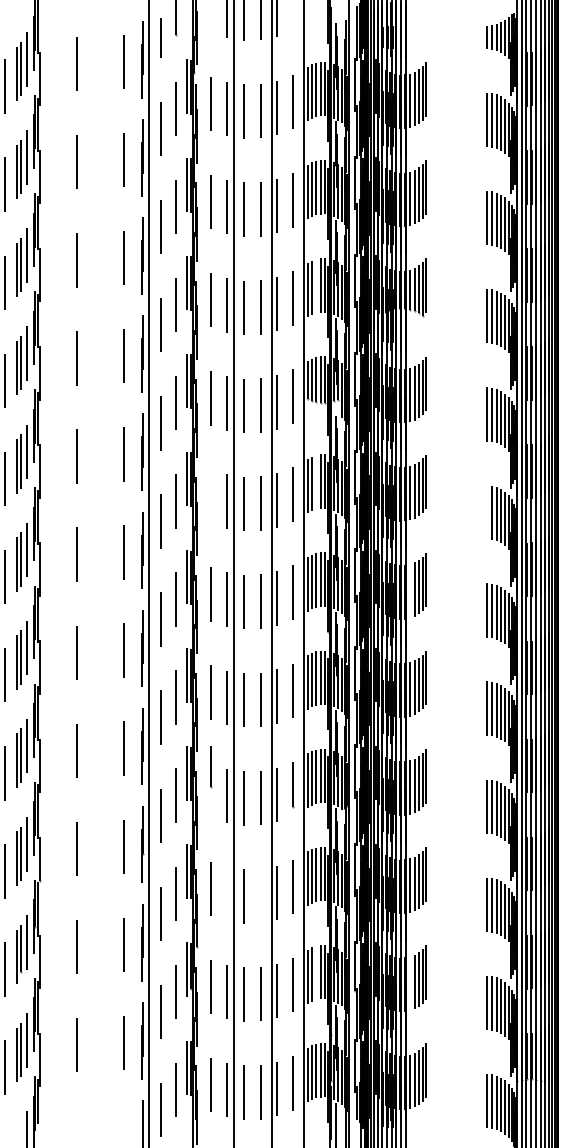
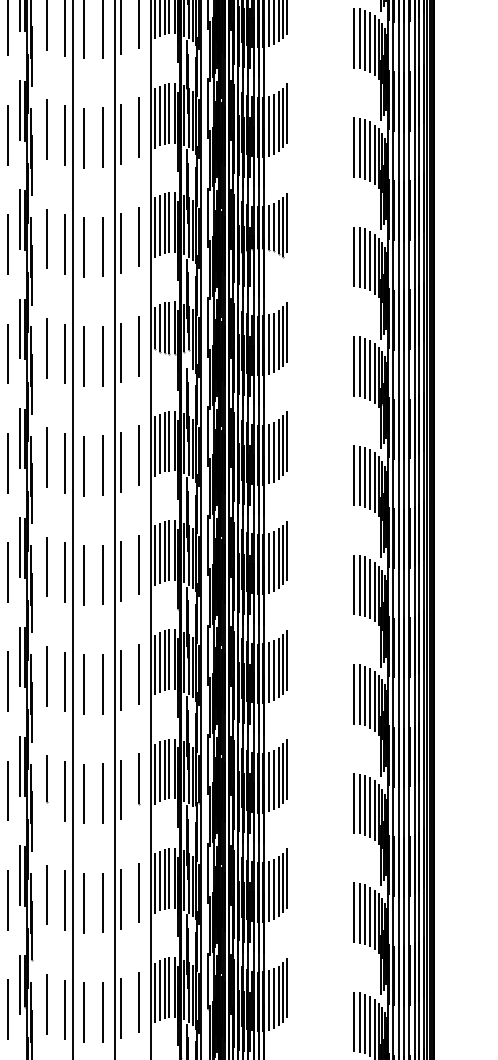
line: (316, 285) -> (164, 222), added
line: (316, 482) -> (164, 442), added
line: (210, 496) -> (46, 457), added
line: (486, 512) -> (354, 475), added
line: (409, 591) -> (268, 563), added
line: (211, 767) -> (47, 779), moved
line: (226, 893) -> (64, 900), added
line: (260, 895) -> (102, 902), added
line: (316, 972) -> (164, 988), added
line: (409, 983) -> (268, 1000), added

